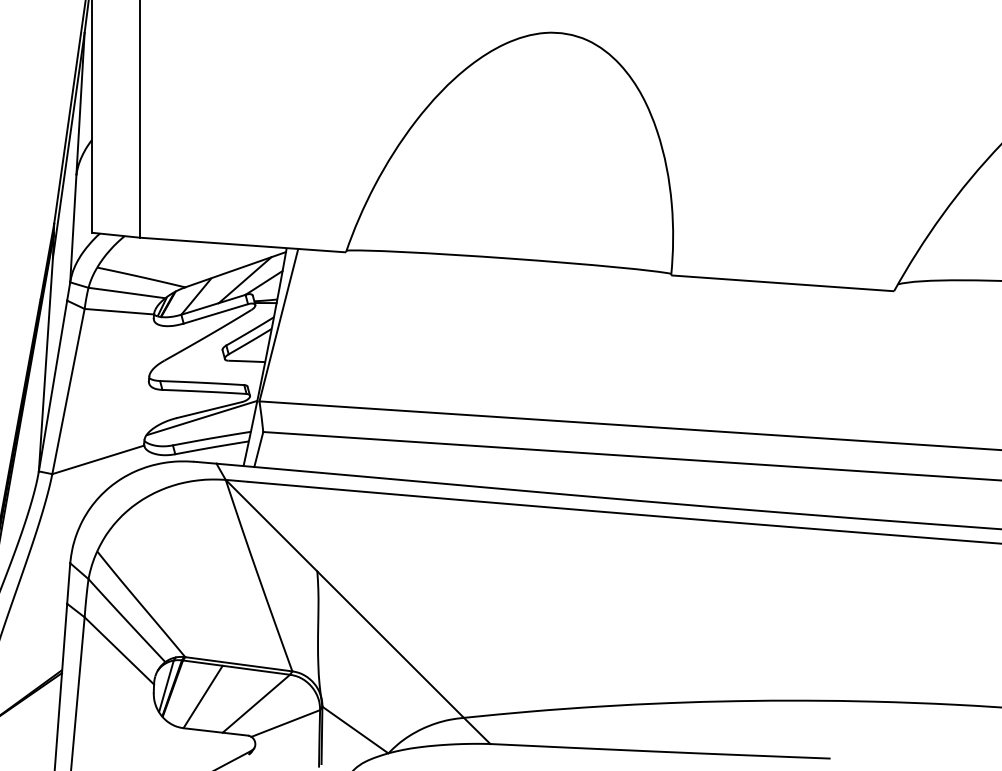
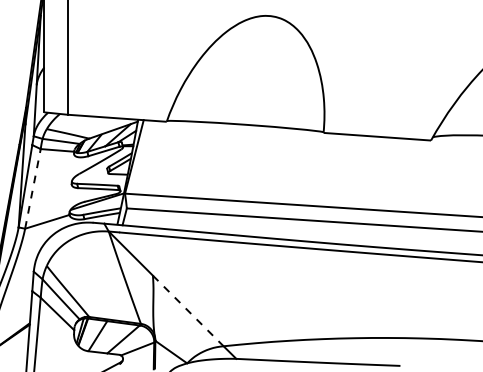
line: (67, 390) -> (32, 188), solid -> dashed
line: (391, 643) -> (188, 310), solid -> dashed

